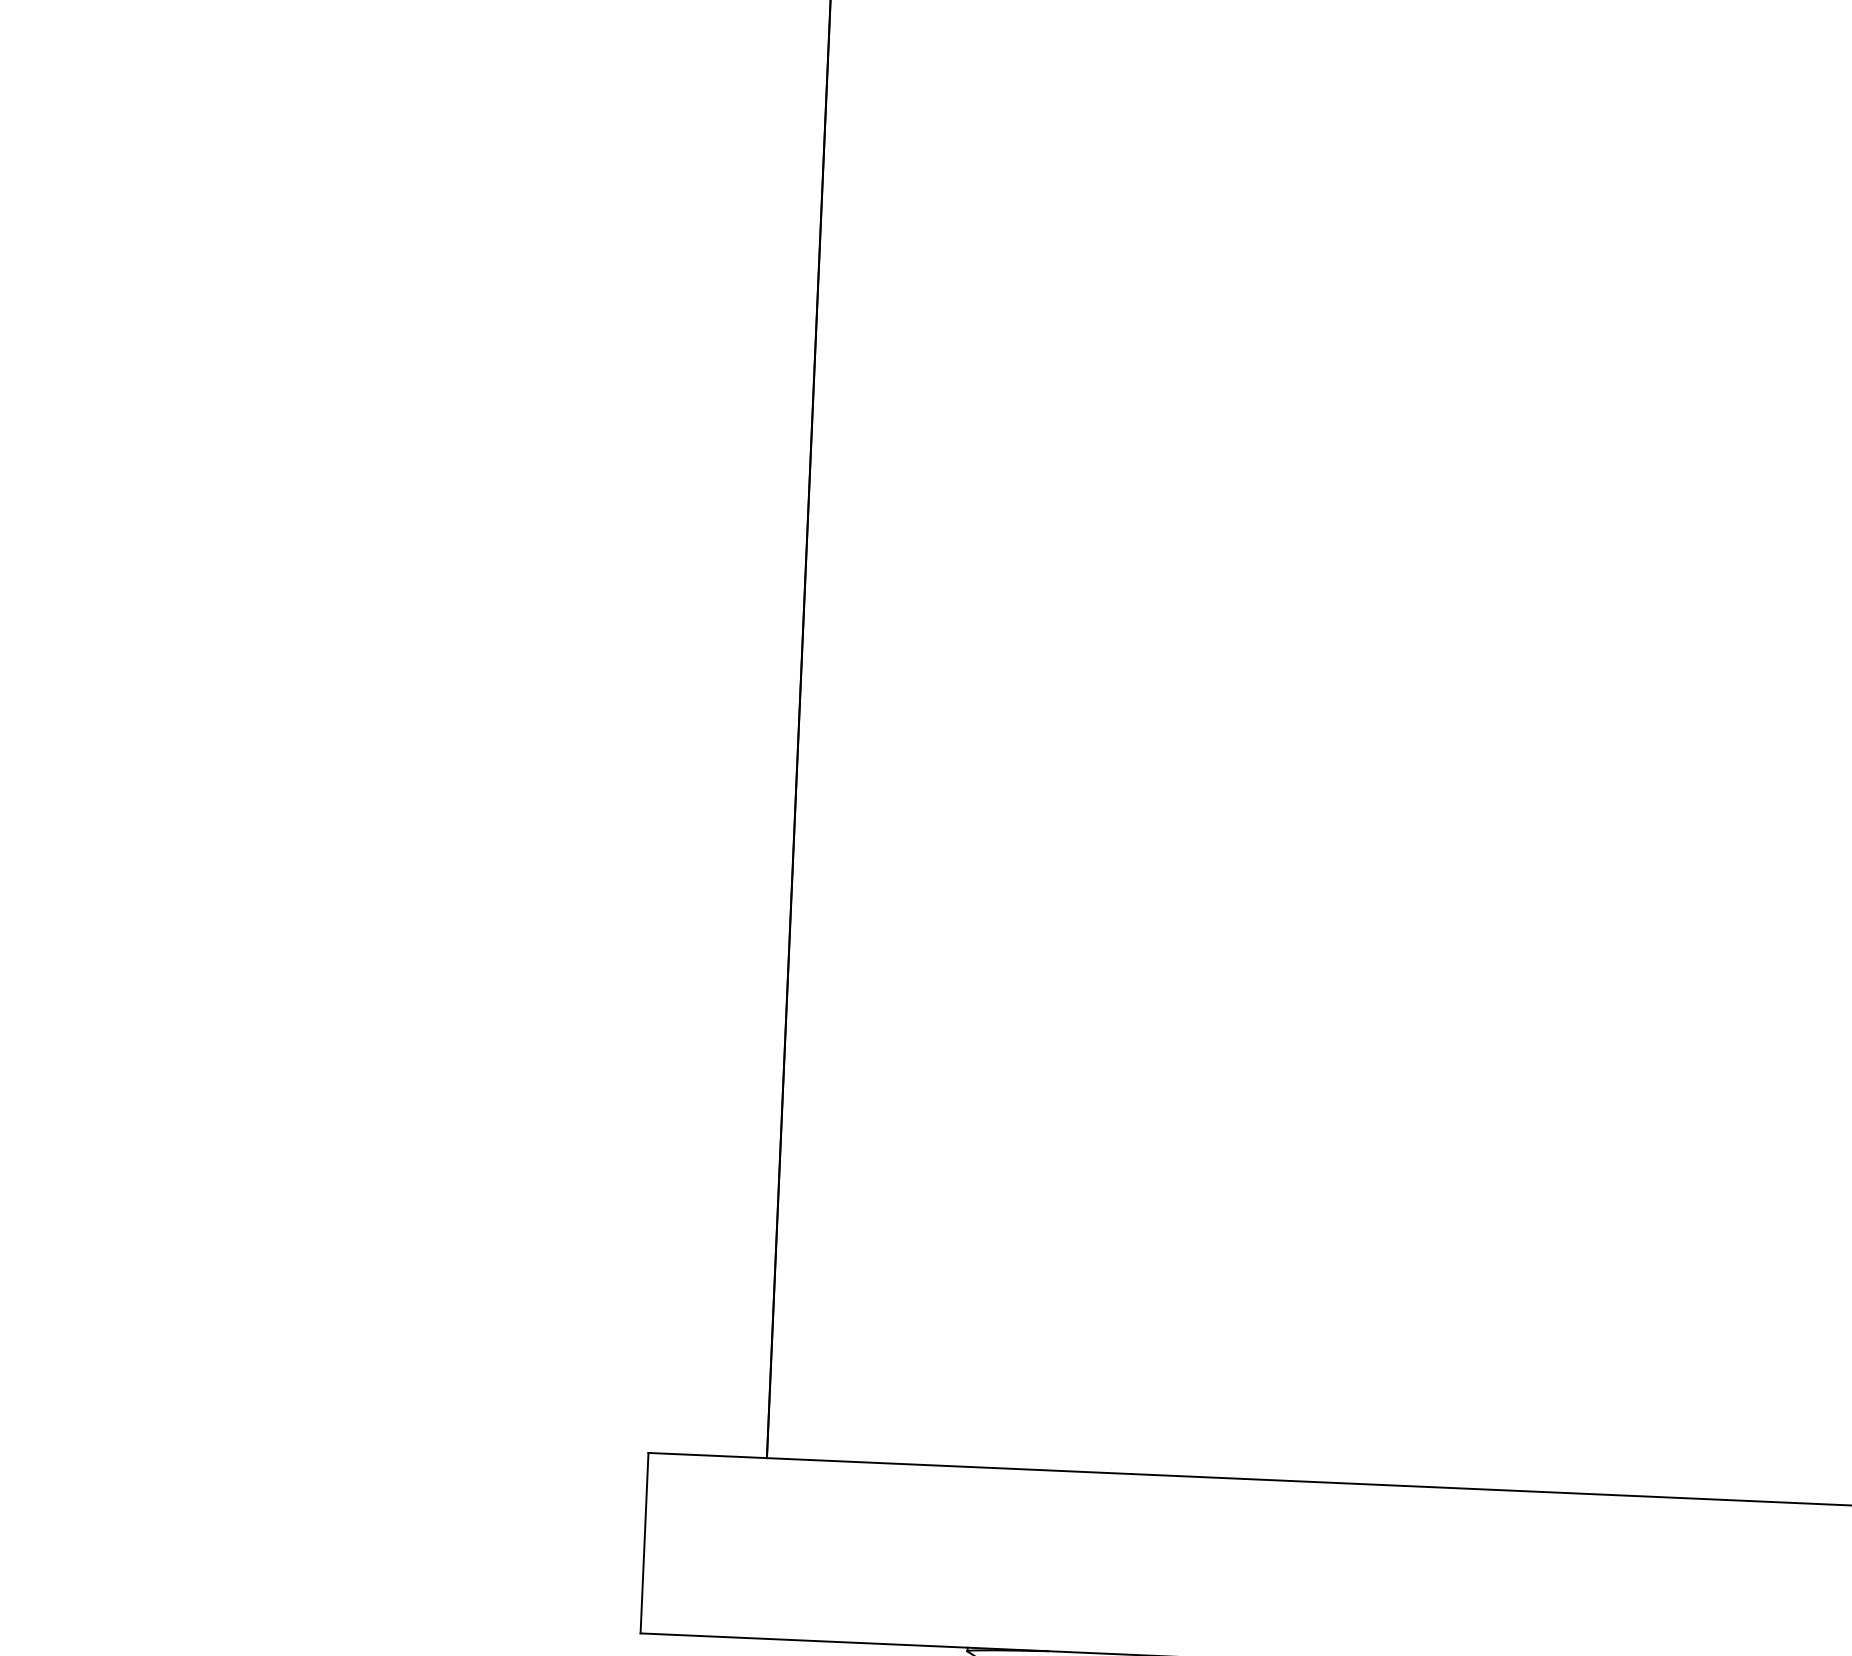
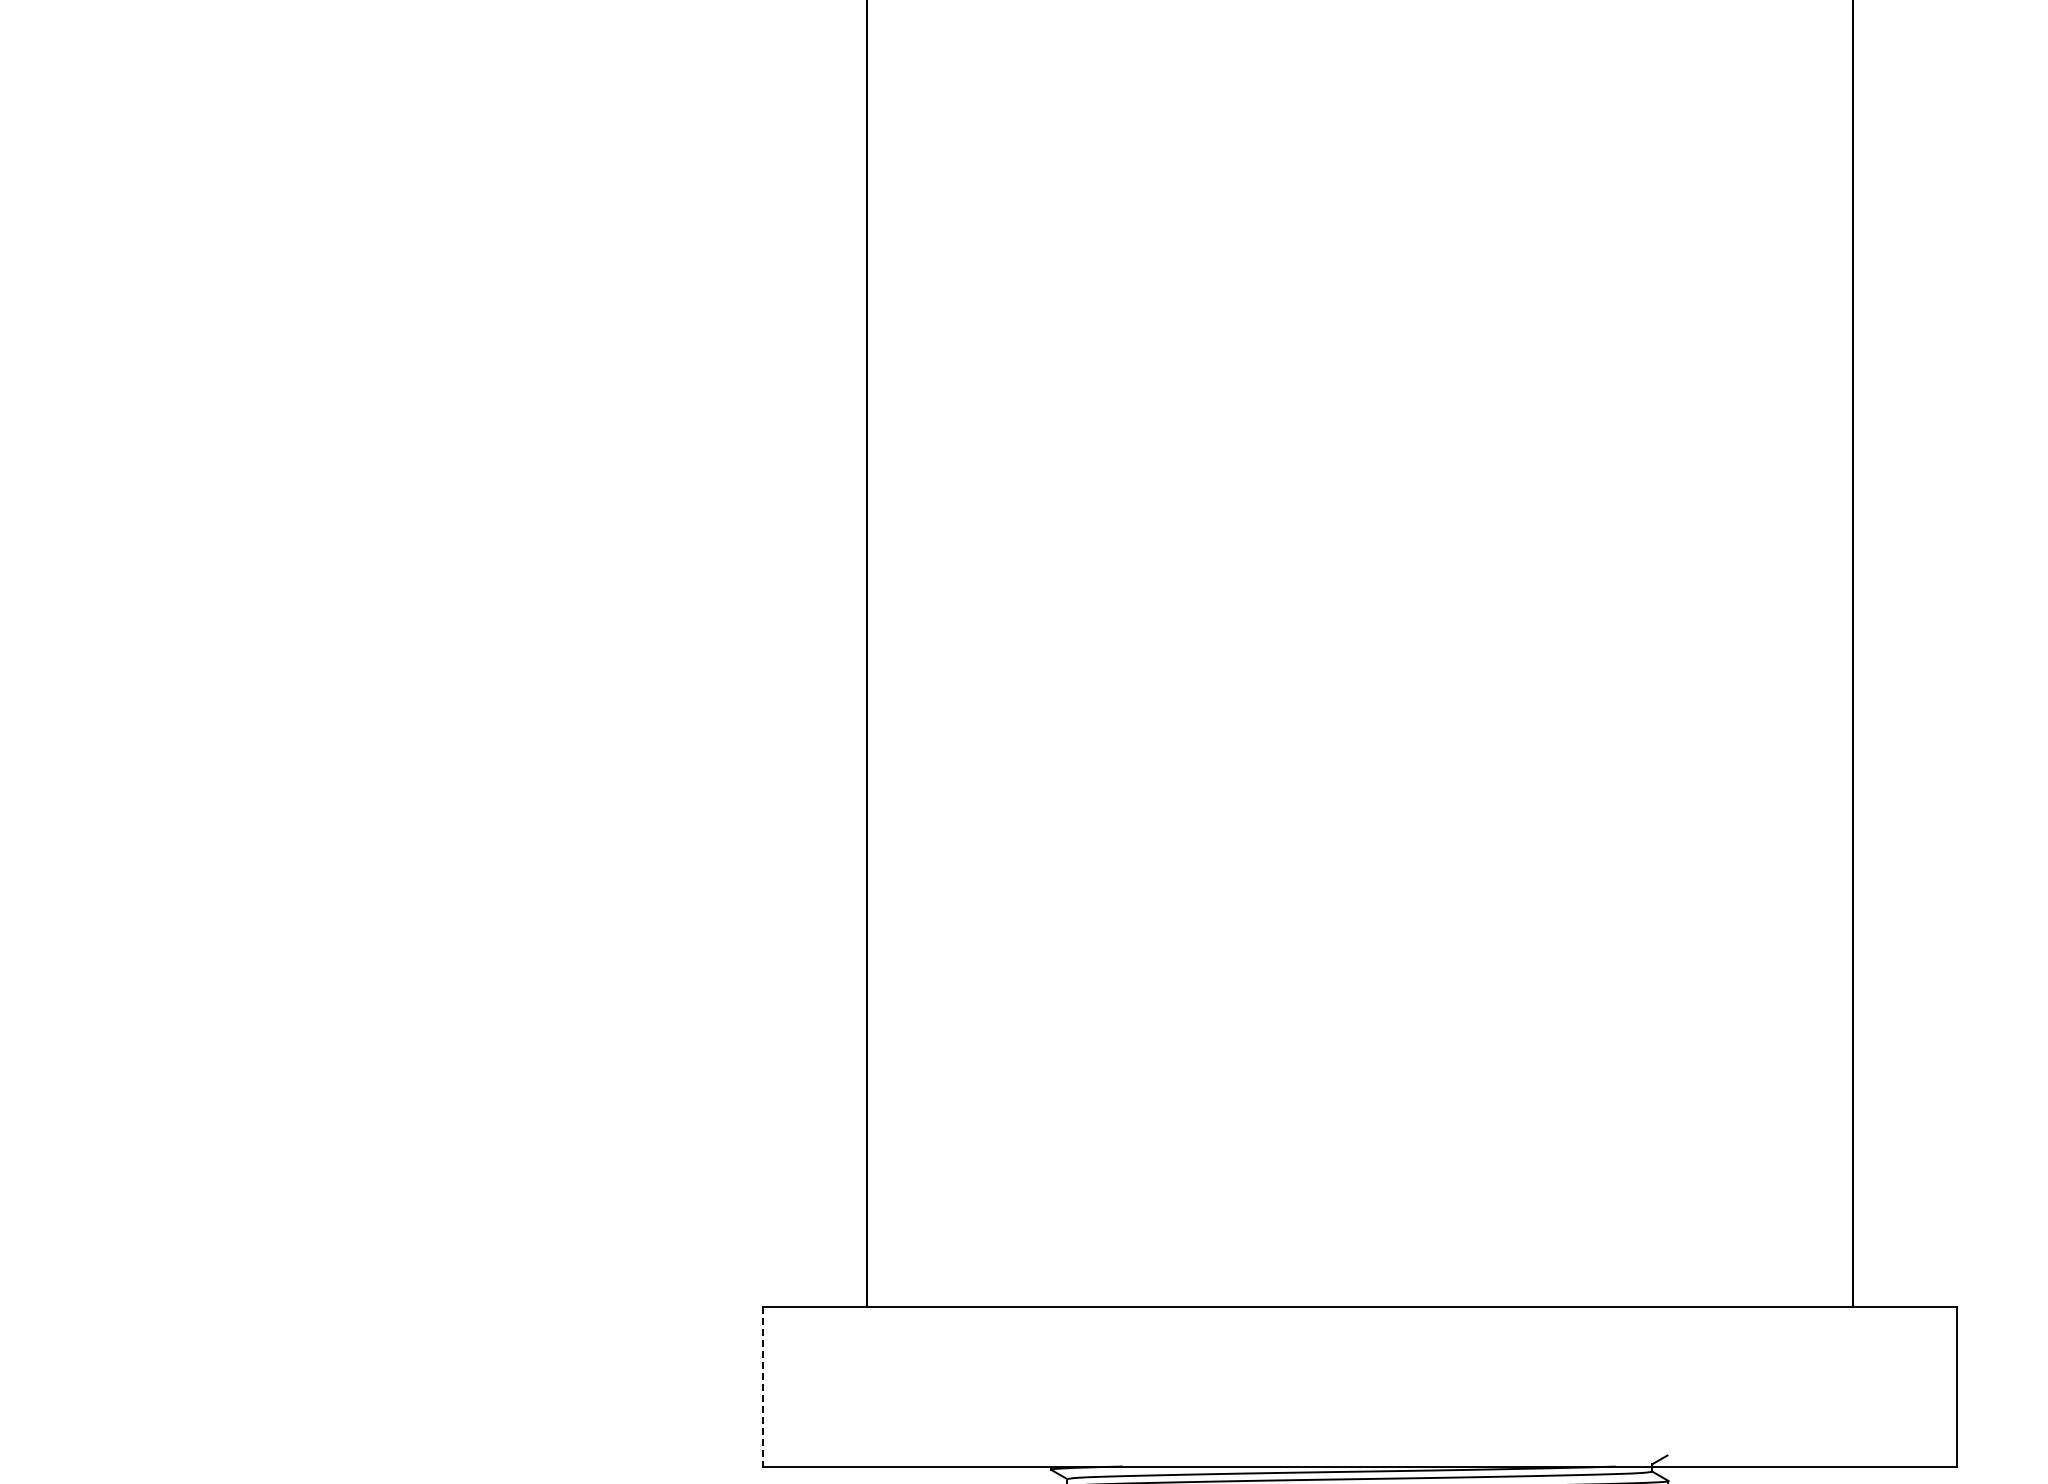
line: (644, 1542) -> (762, 1386), solid -> dashed

